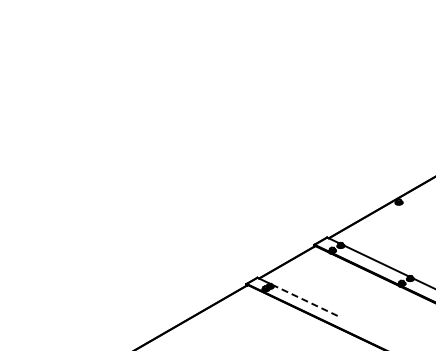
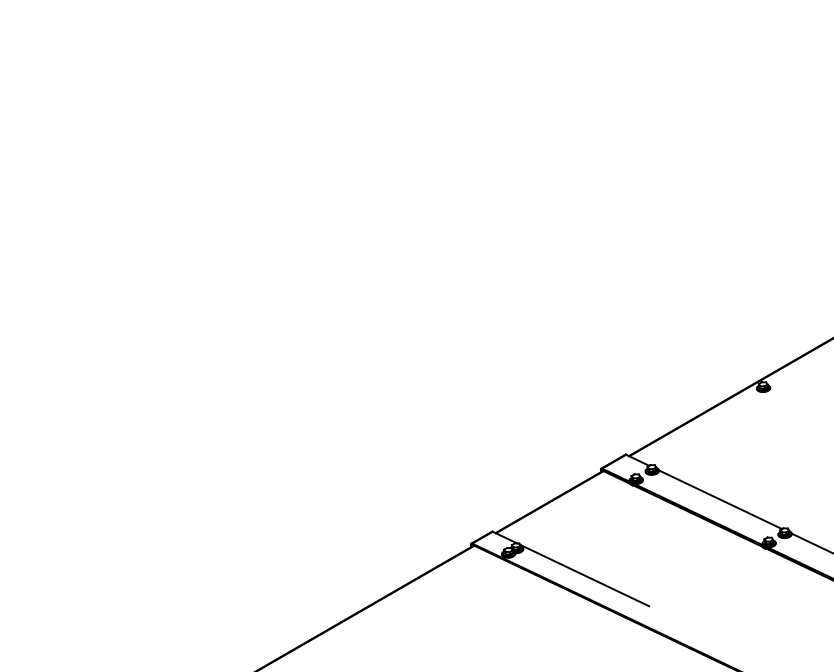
line: (306, 300) -> (586, 575), dashed -> solid

